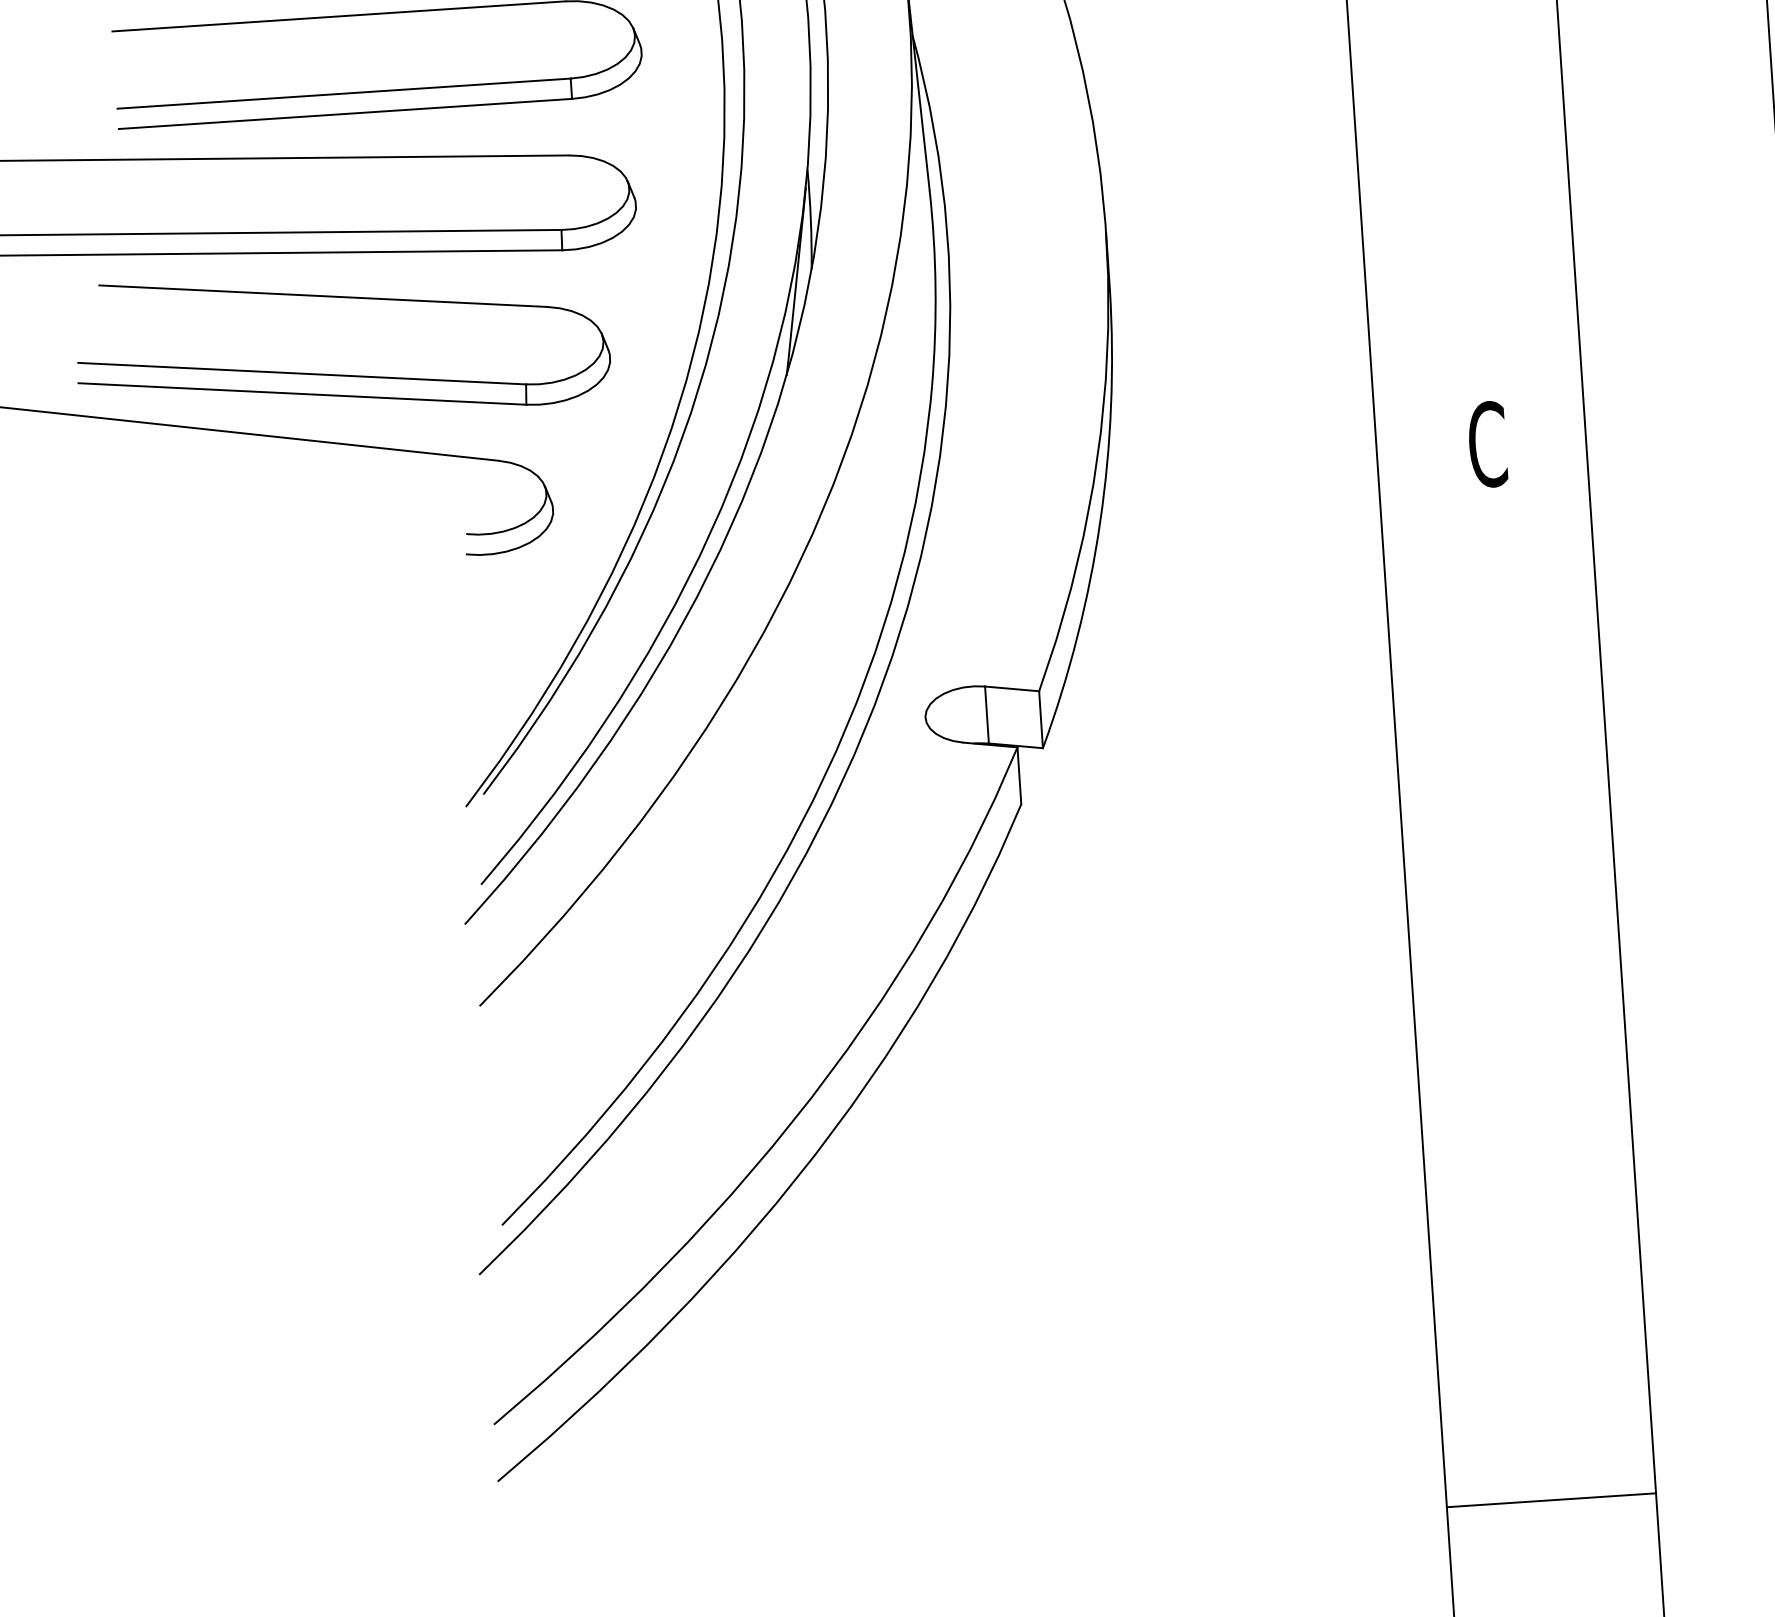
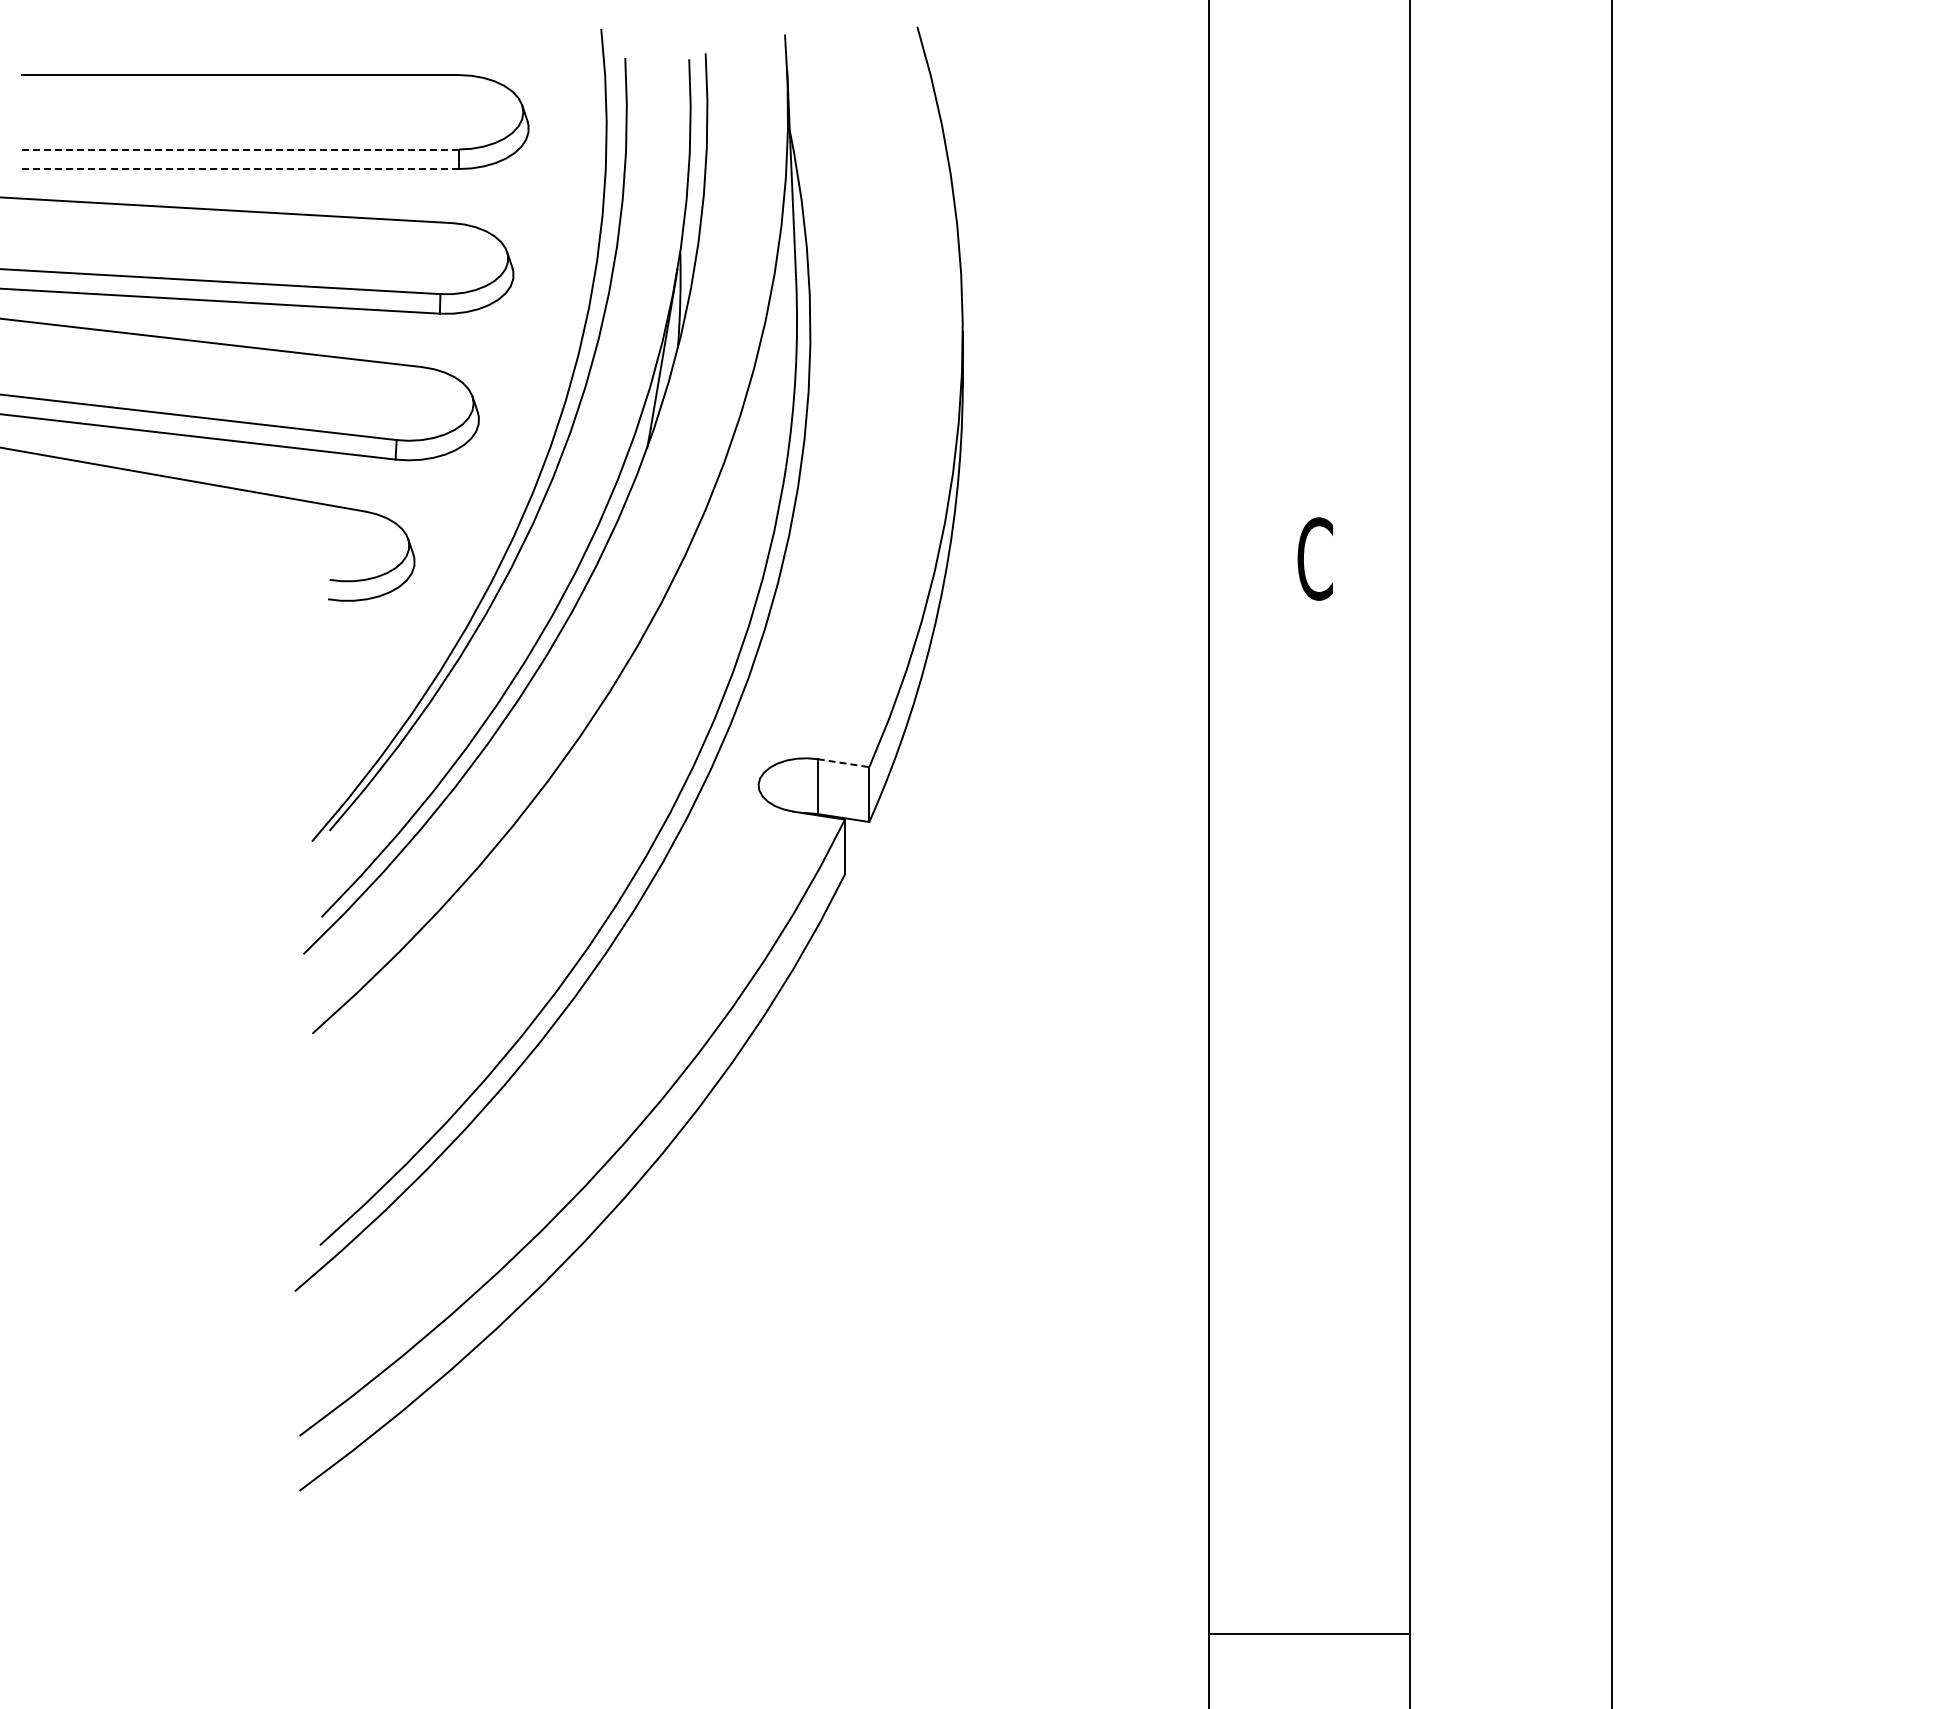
line: (345, 93) -> (241, 149), solid -> dashed
line: (346, 114) -> (241, 169), solid -> dashed
line: (1013, 689) -> (844, 763), solid -> dashed
line: (1551, 1499) -> (1309, 1633), moved

